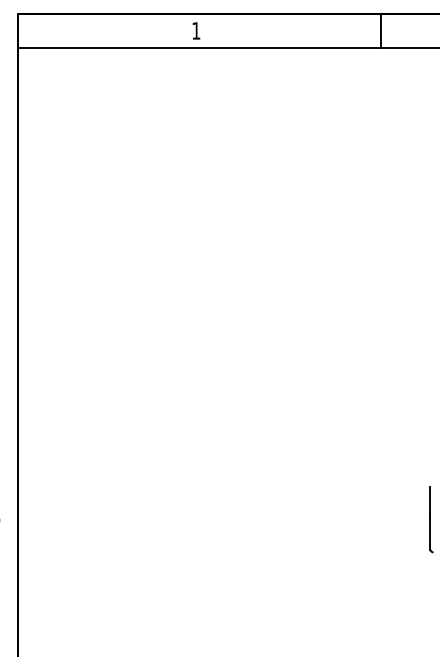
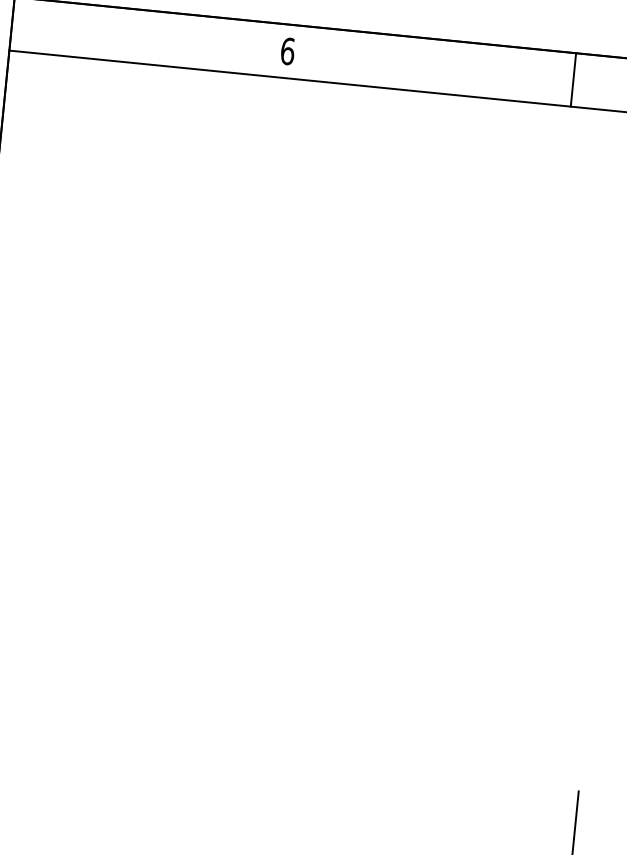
text: (196, 30) -> (288, 50), 1 -> 6

